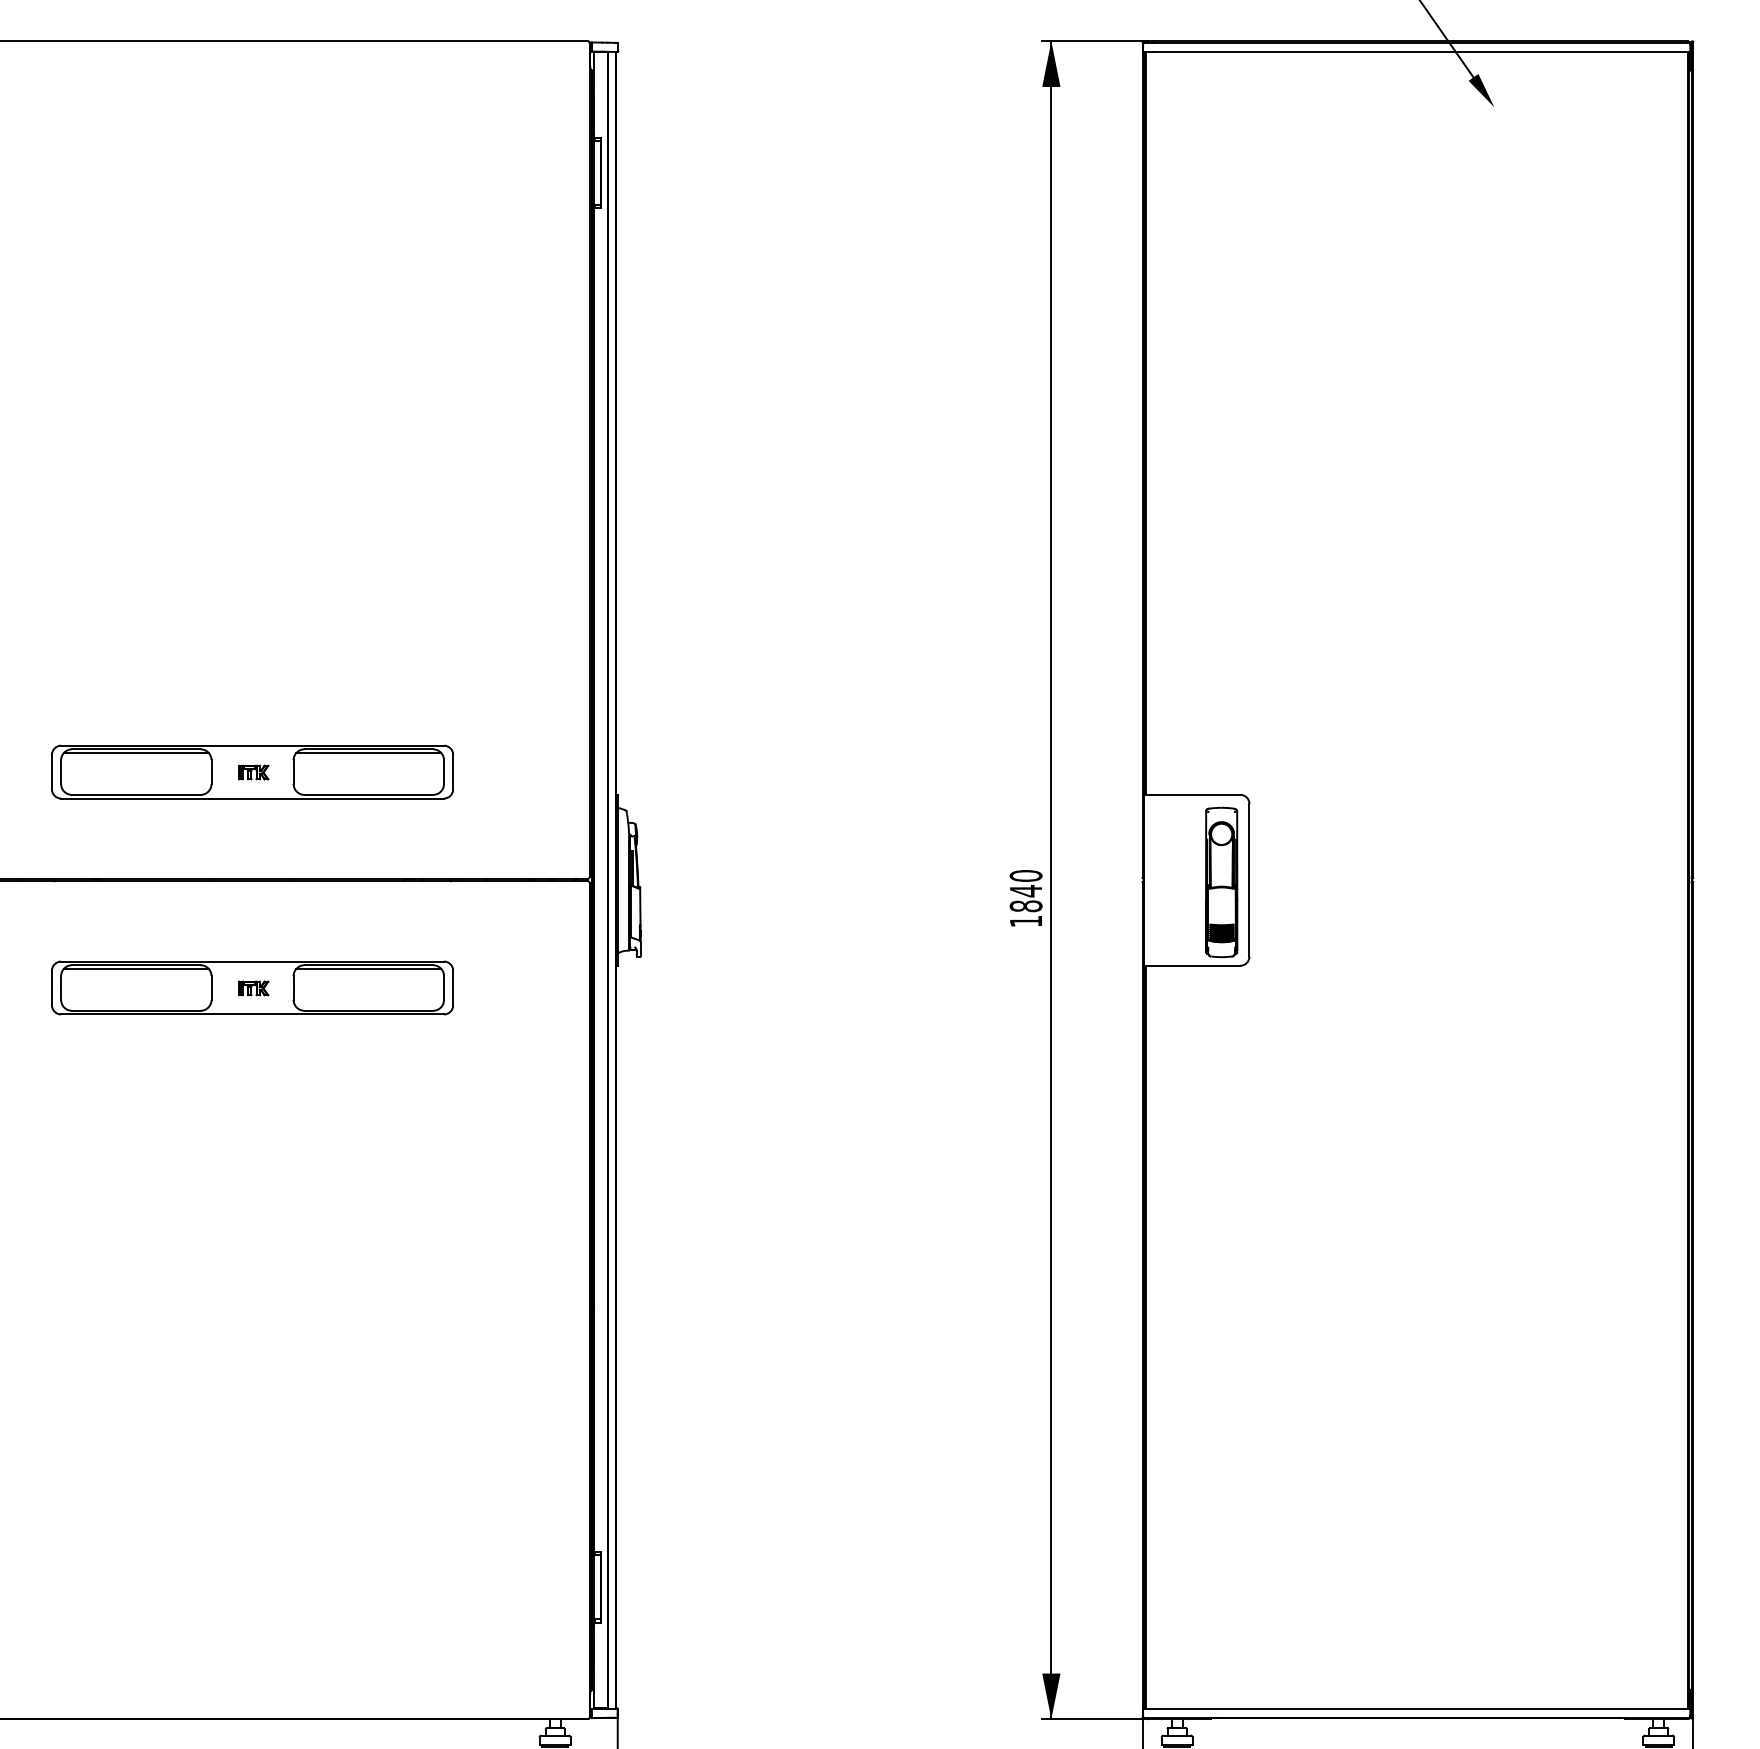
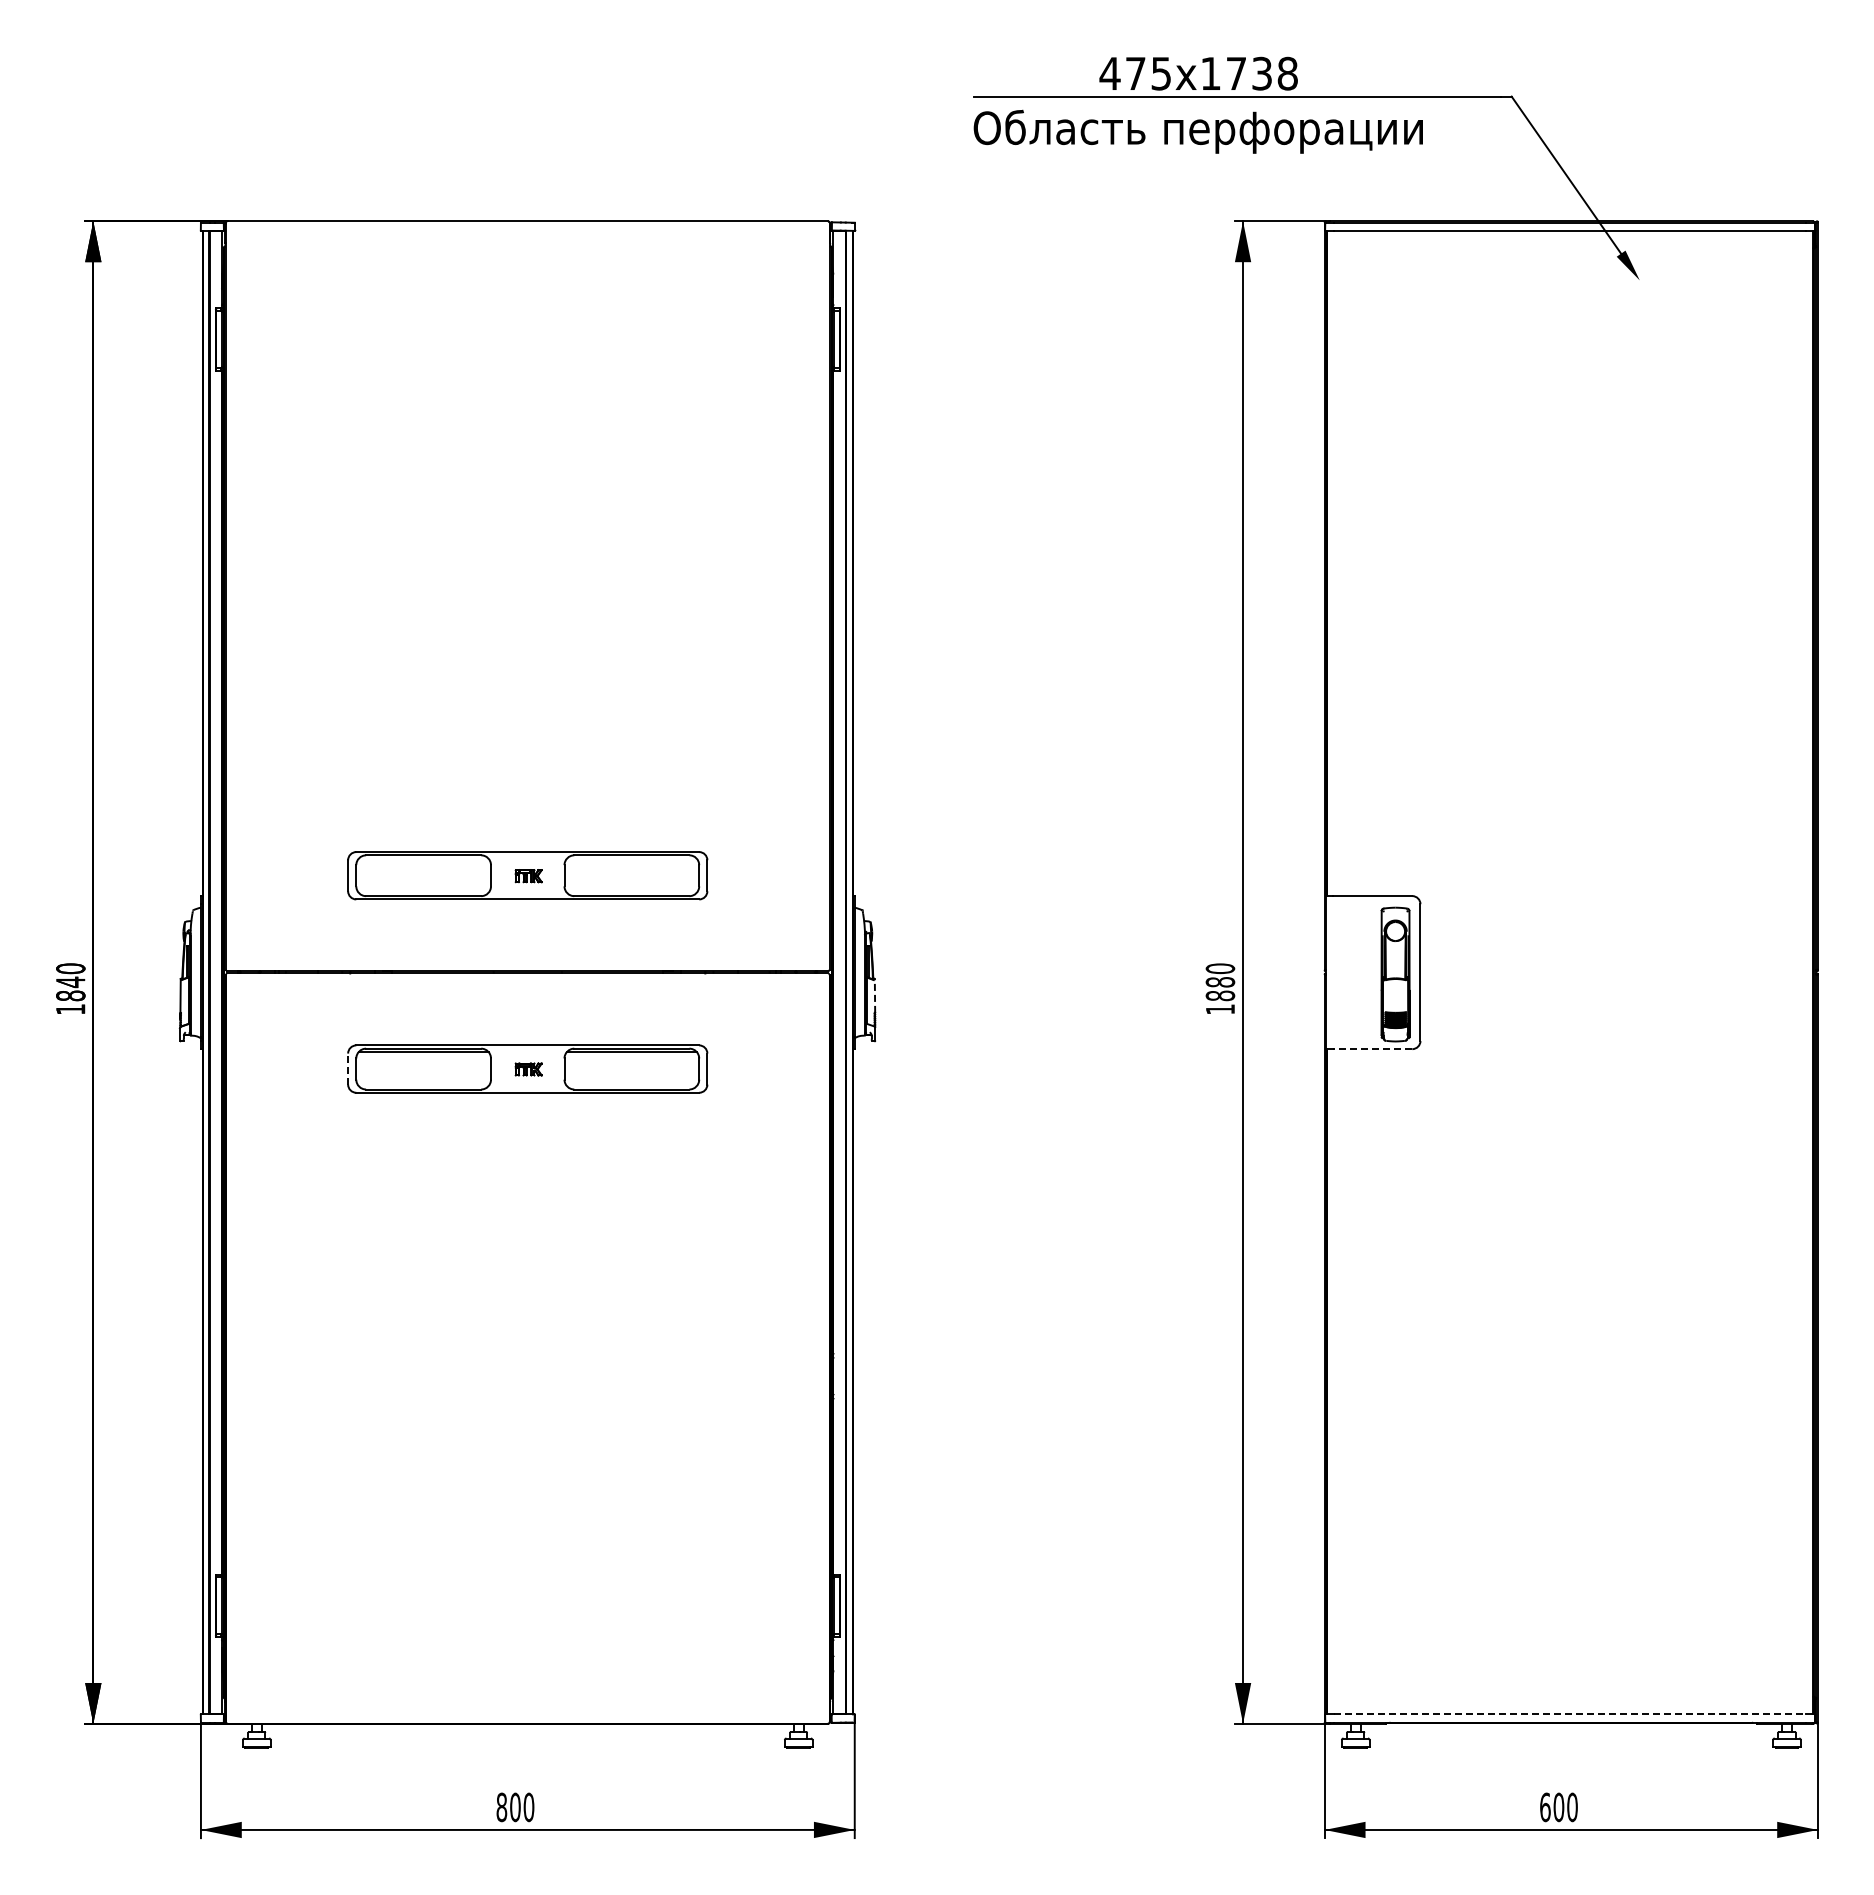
line: (136, 752) -> (423, 858), removed
line: (368, 752) -> (631, 858), removed
text: (1026, 890) -> (1220, 981), 1840 -> 1880
line: (640, 905) -> (875, 995), solid -> dashed
line: (1195, 966) -> (1372, 1049), solid -> dashed
line: (52, 988) -> (348, 1069), solid -> dashed
line: (1417, 1708) -> (1570, 1714), solid -> dashed

